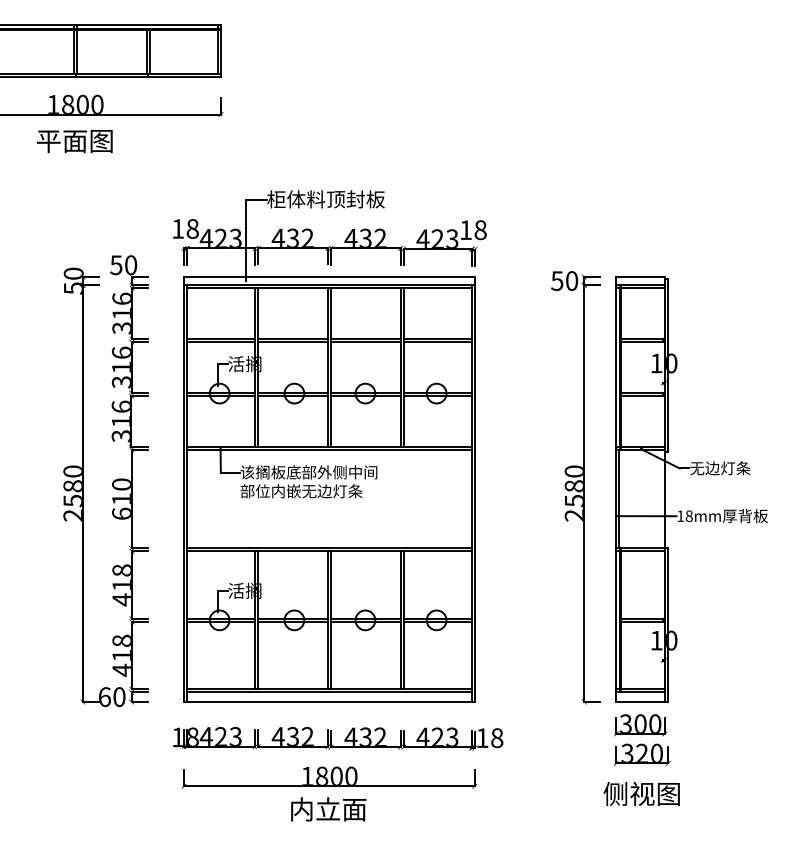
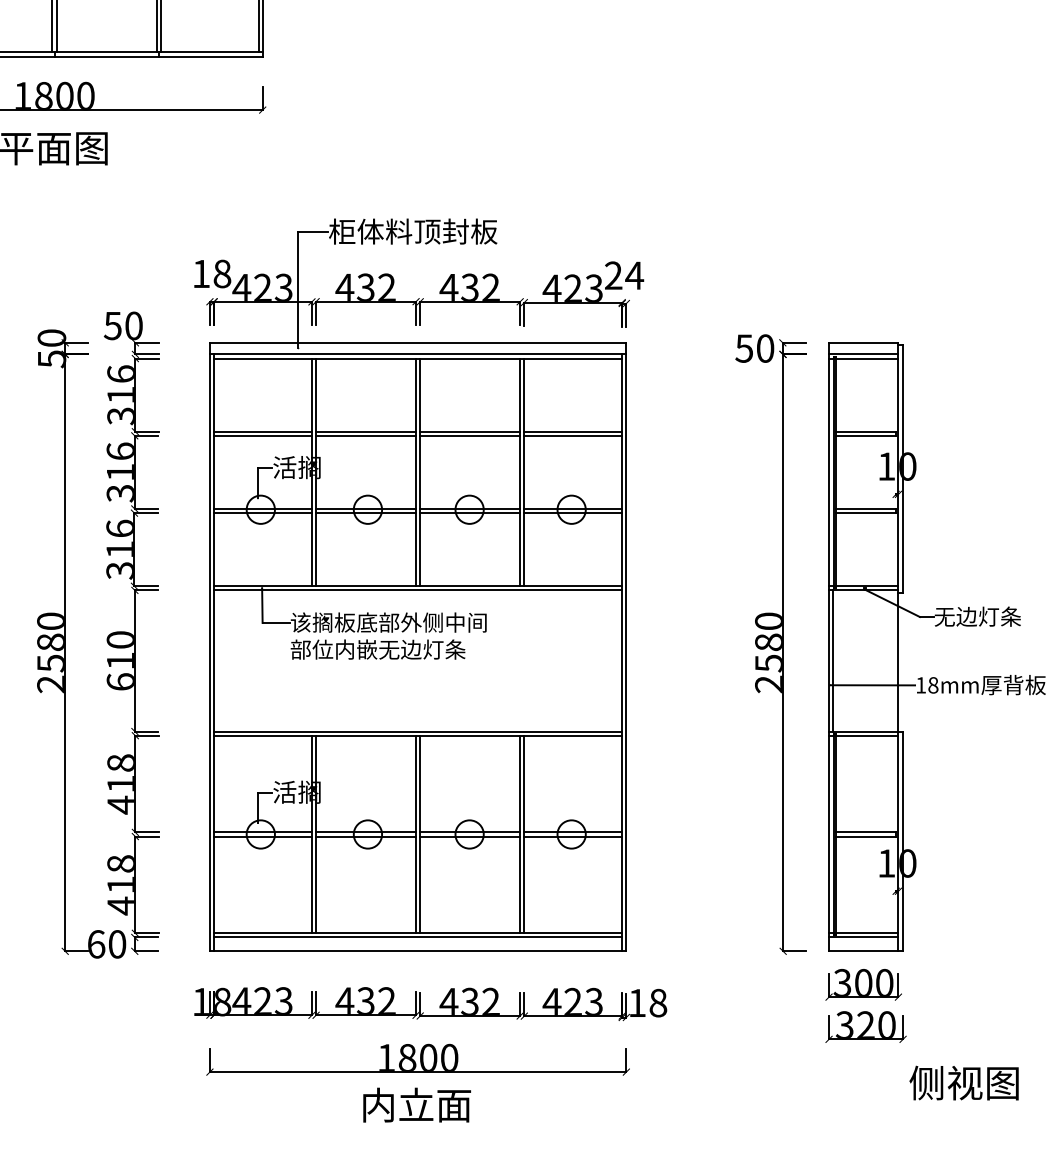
text: (473, 230) -> (624, 276), 18 -> 24
text: (641, 793) -> (963, 1082), moved

